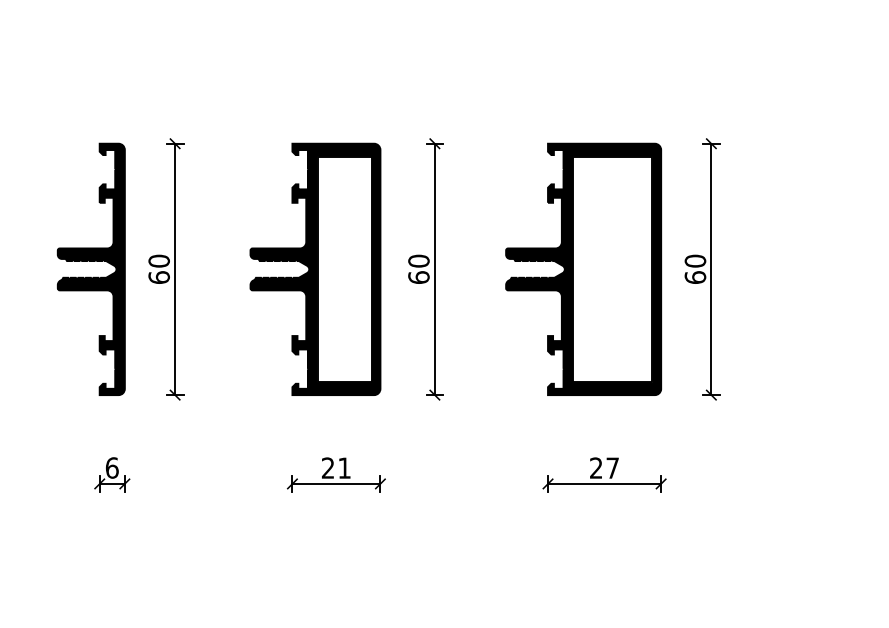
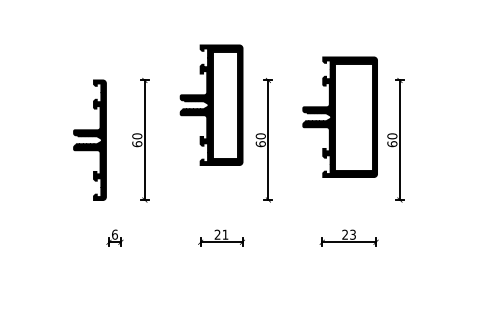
part: (90, 267) -> (89, 139), moved
part: (315, 267) -> (211, 104), moved
part: (582, 267) -> (339, 116), moved
text: (611, 467) -> (352, 234), 27 -> 23

